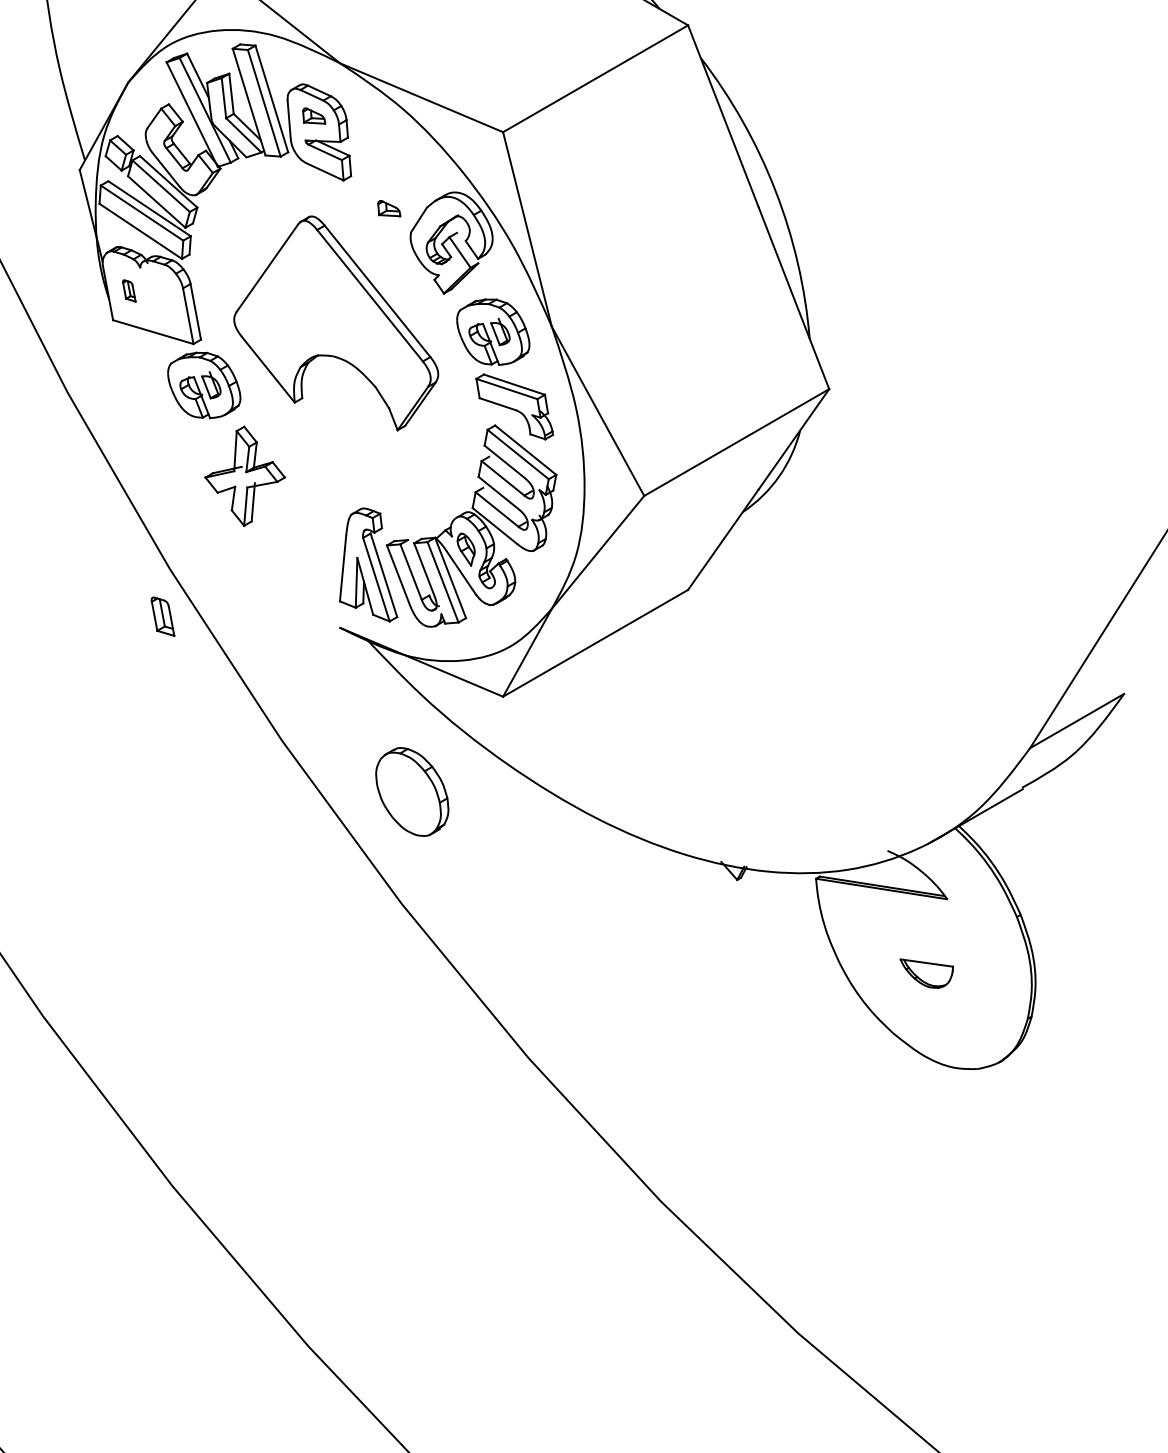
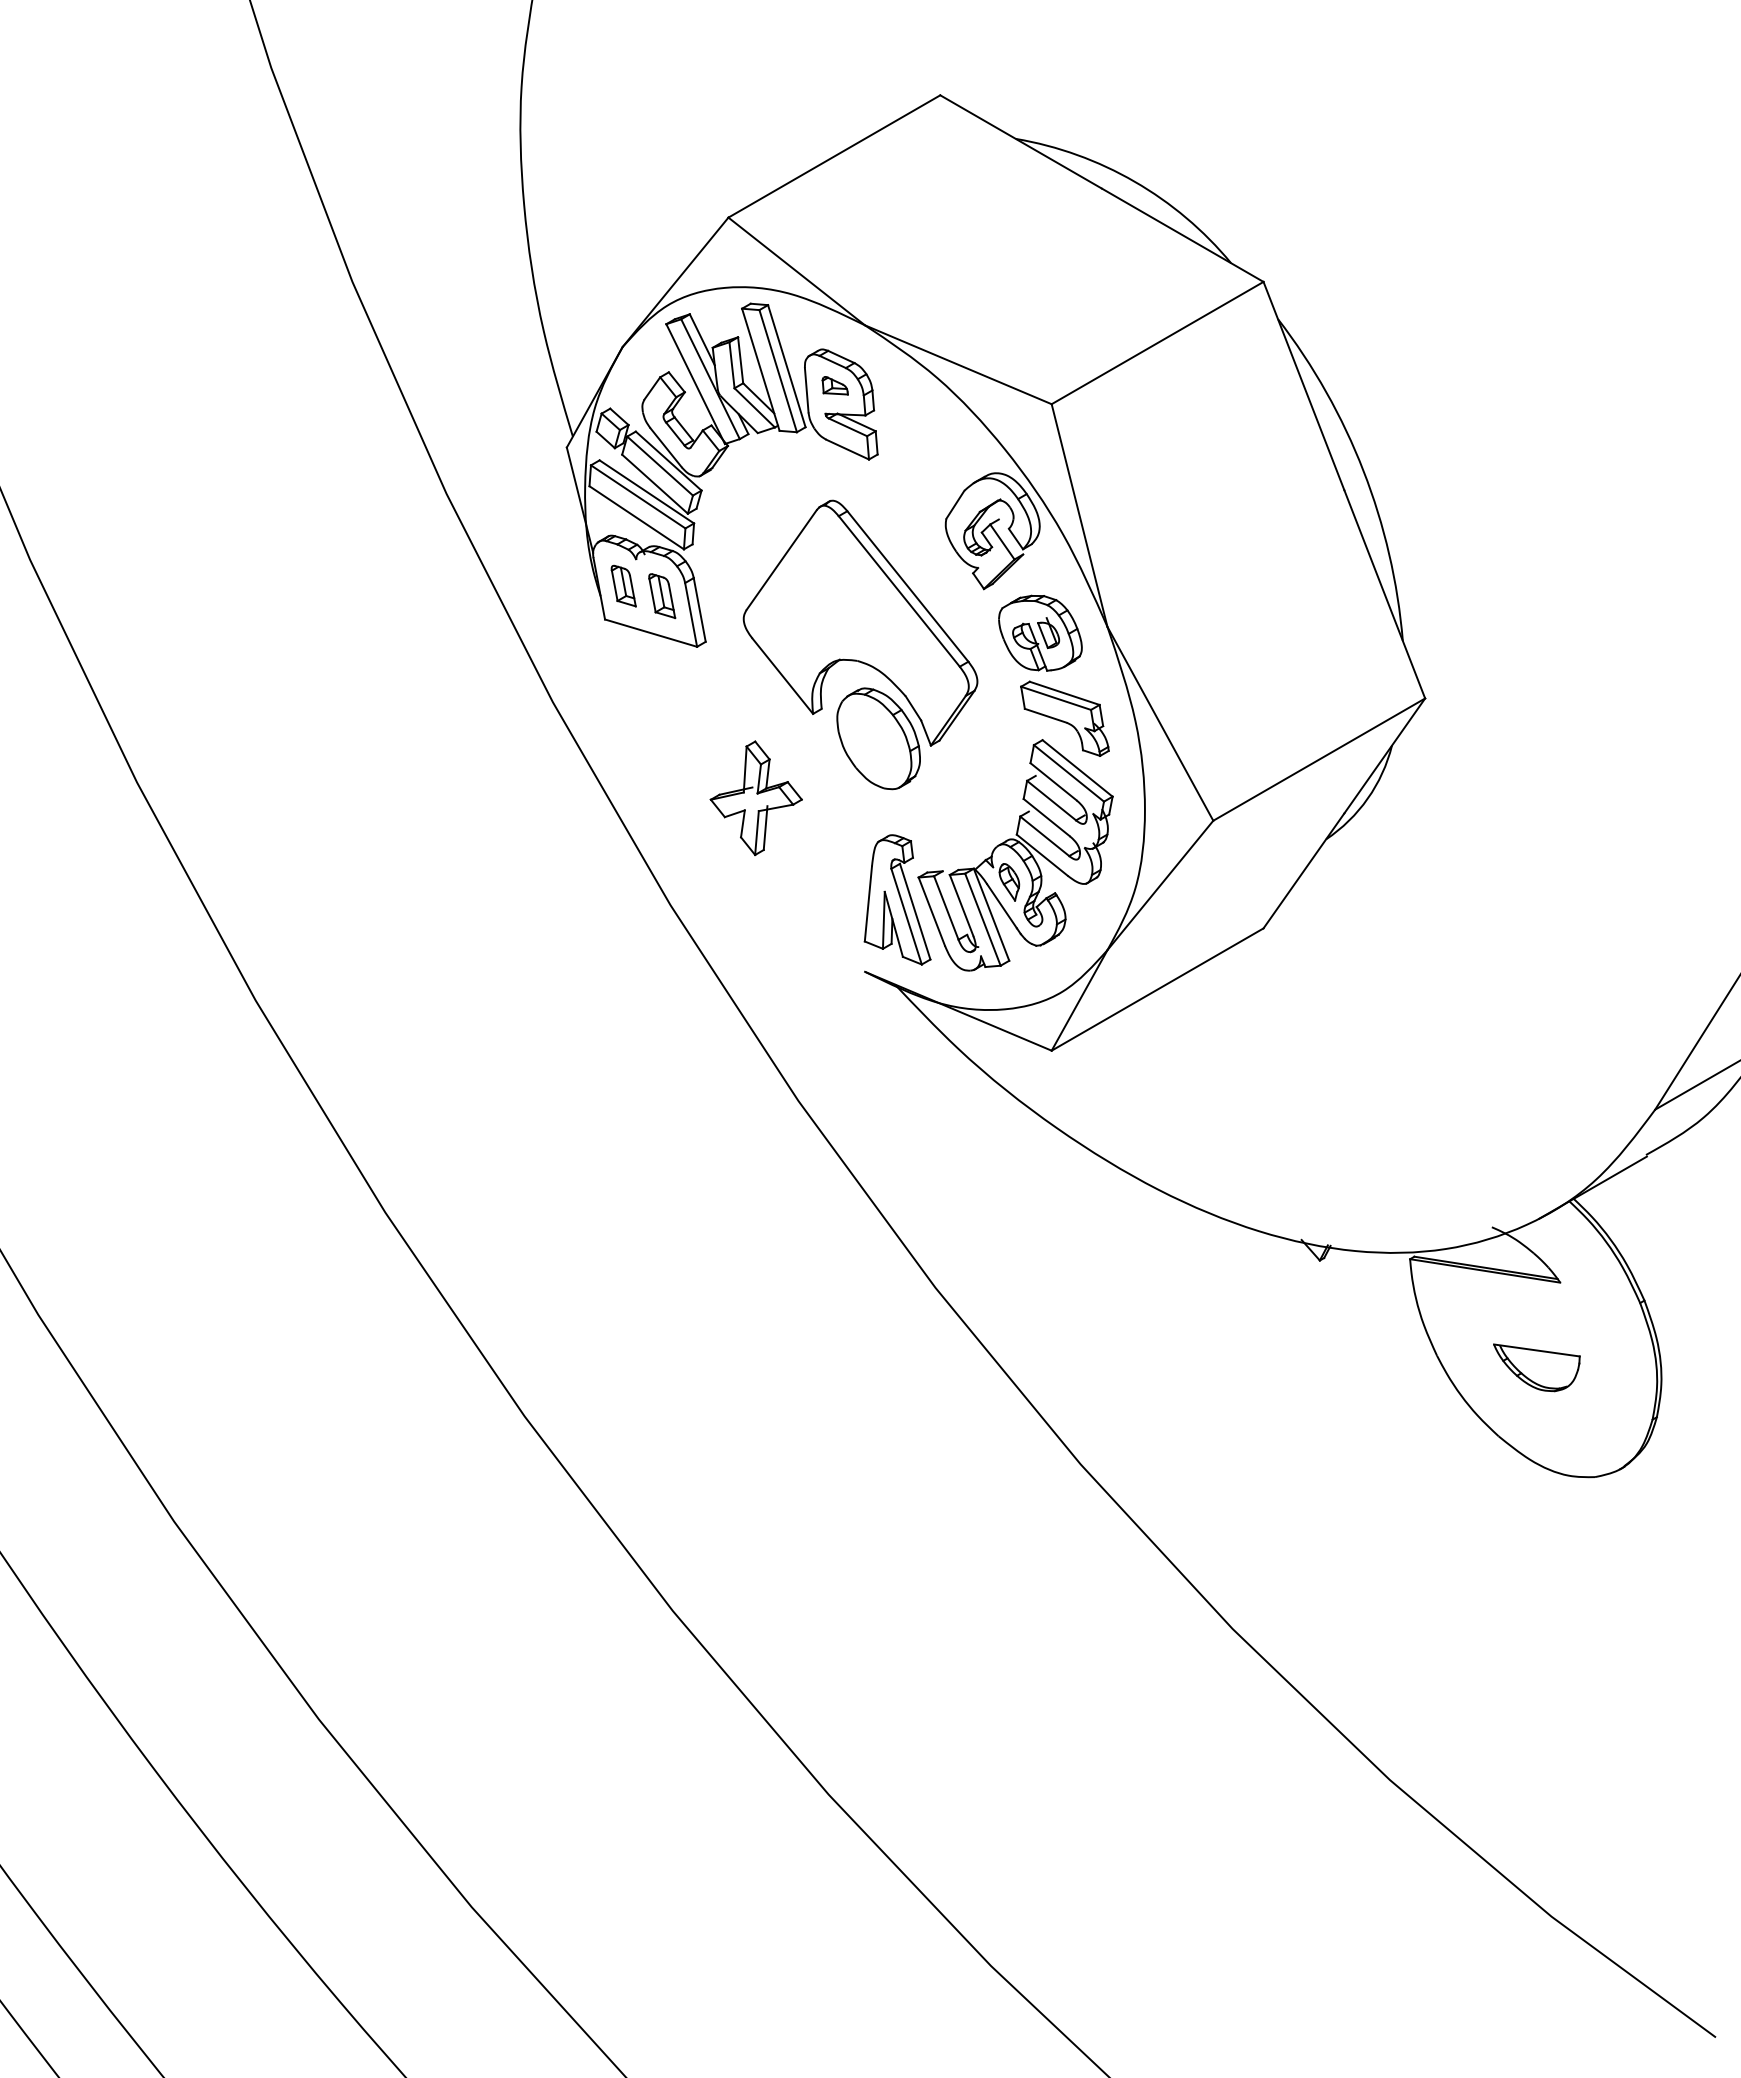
part: (388, 208) -> (920, 491), removed
part: (129, 290) -> (623, 585), size x1.67
part: (204, 384) -> (709, 693), removed
part: (163, 617) -> (662, 596), moved
part: (412, 791) -> (878, 738), moved
part: (926, 973) -> (1536, 1367), size x1.43

